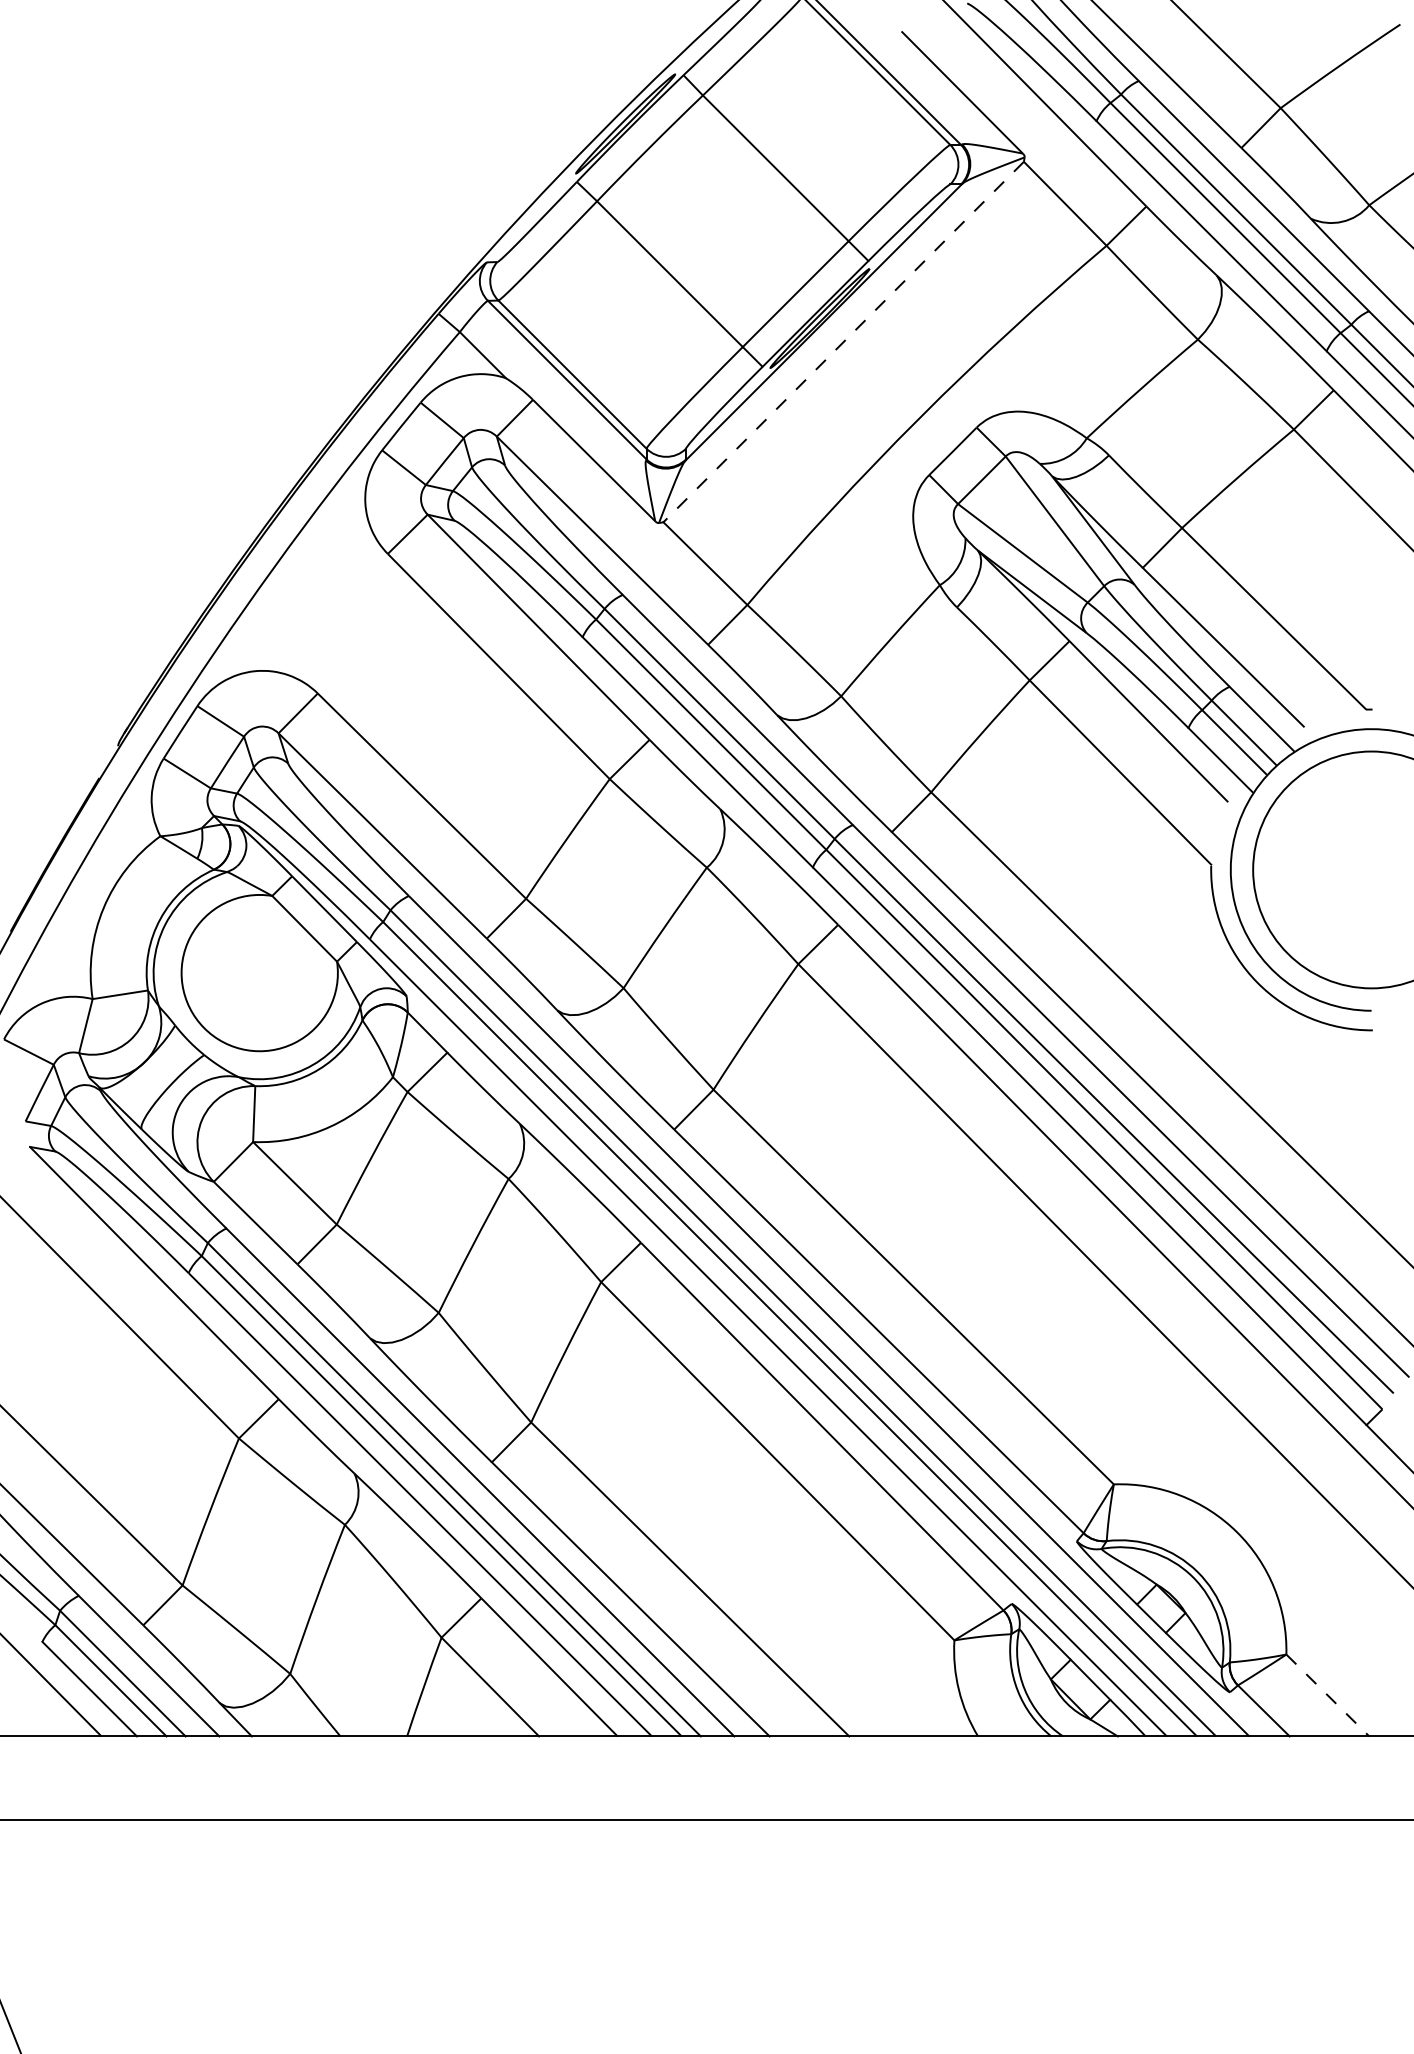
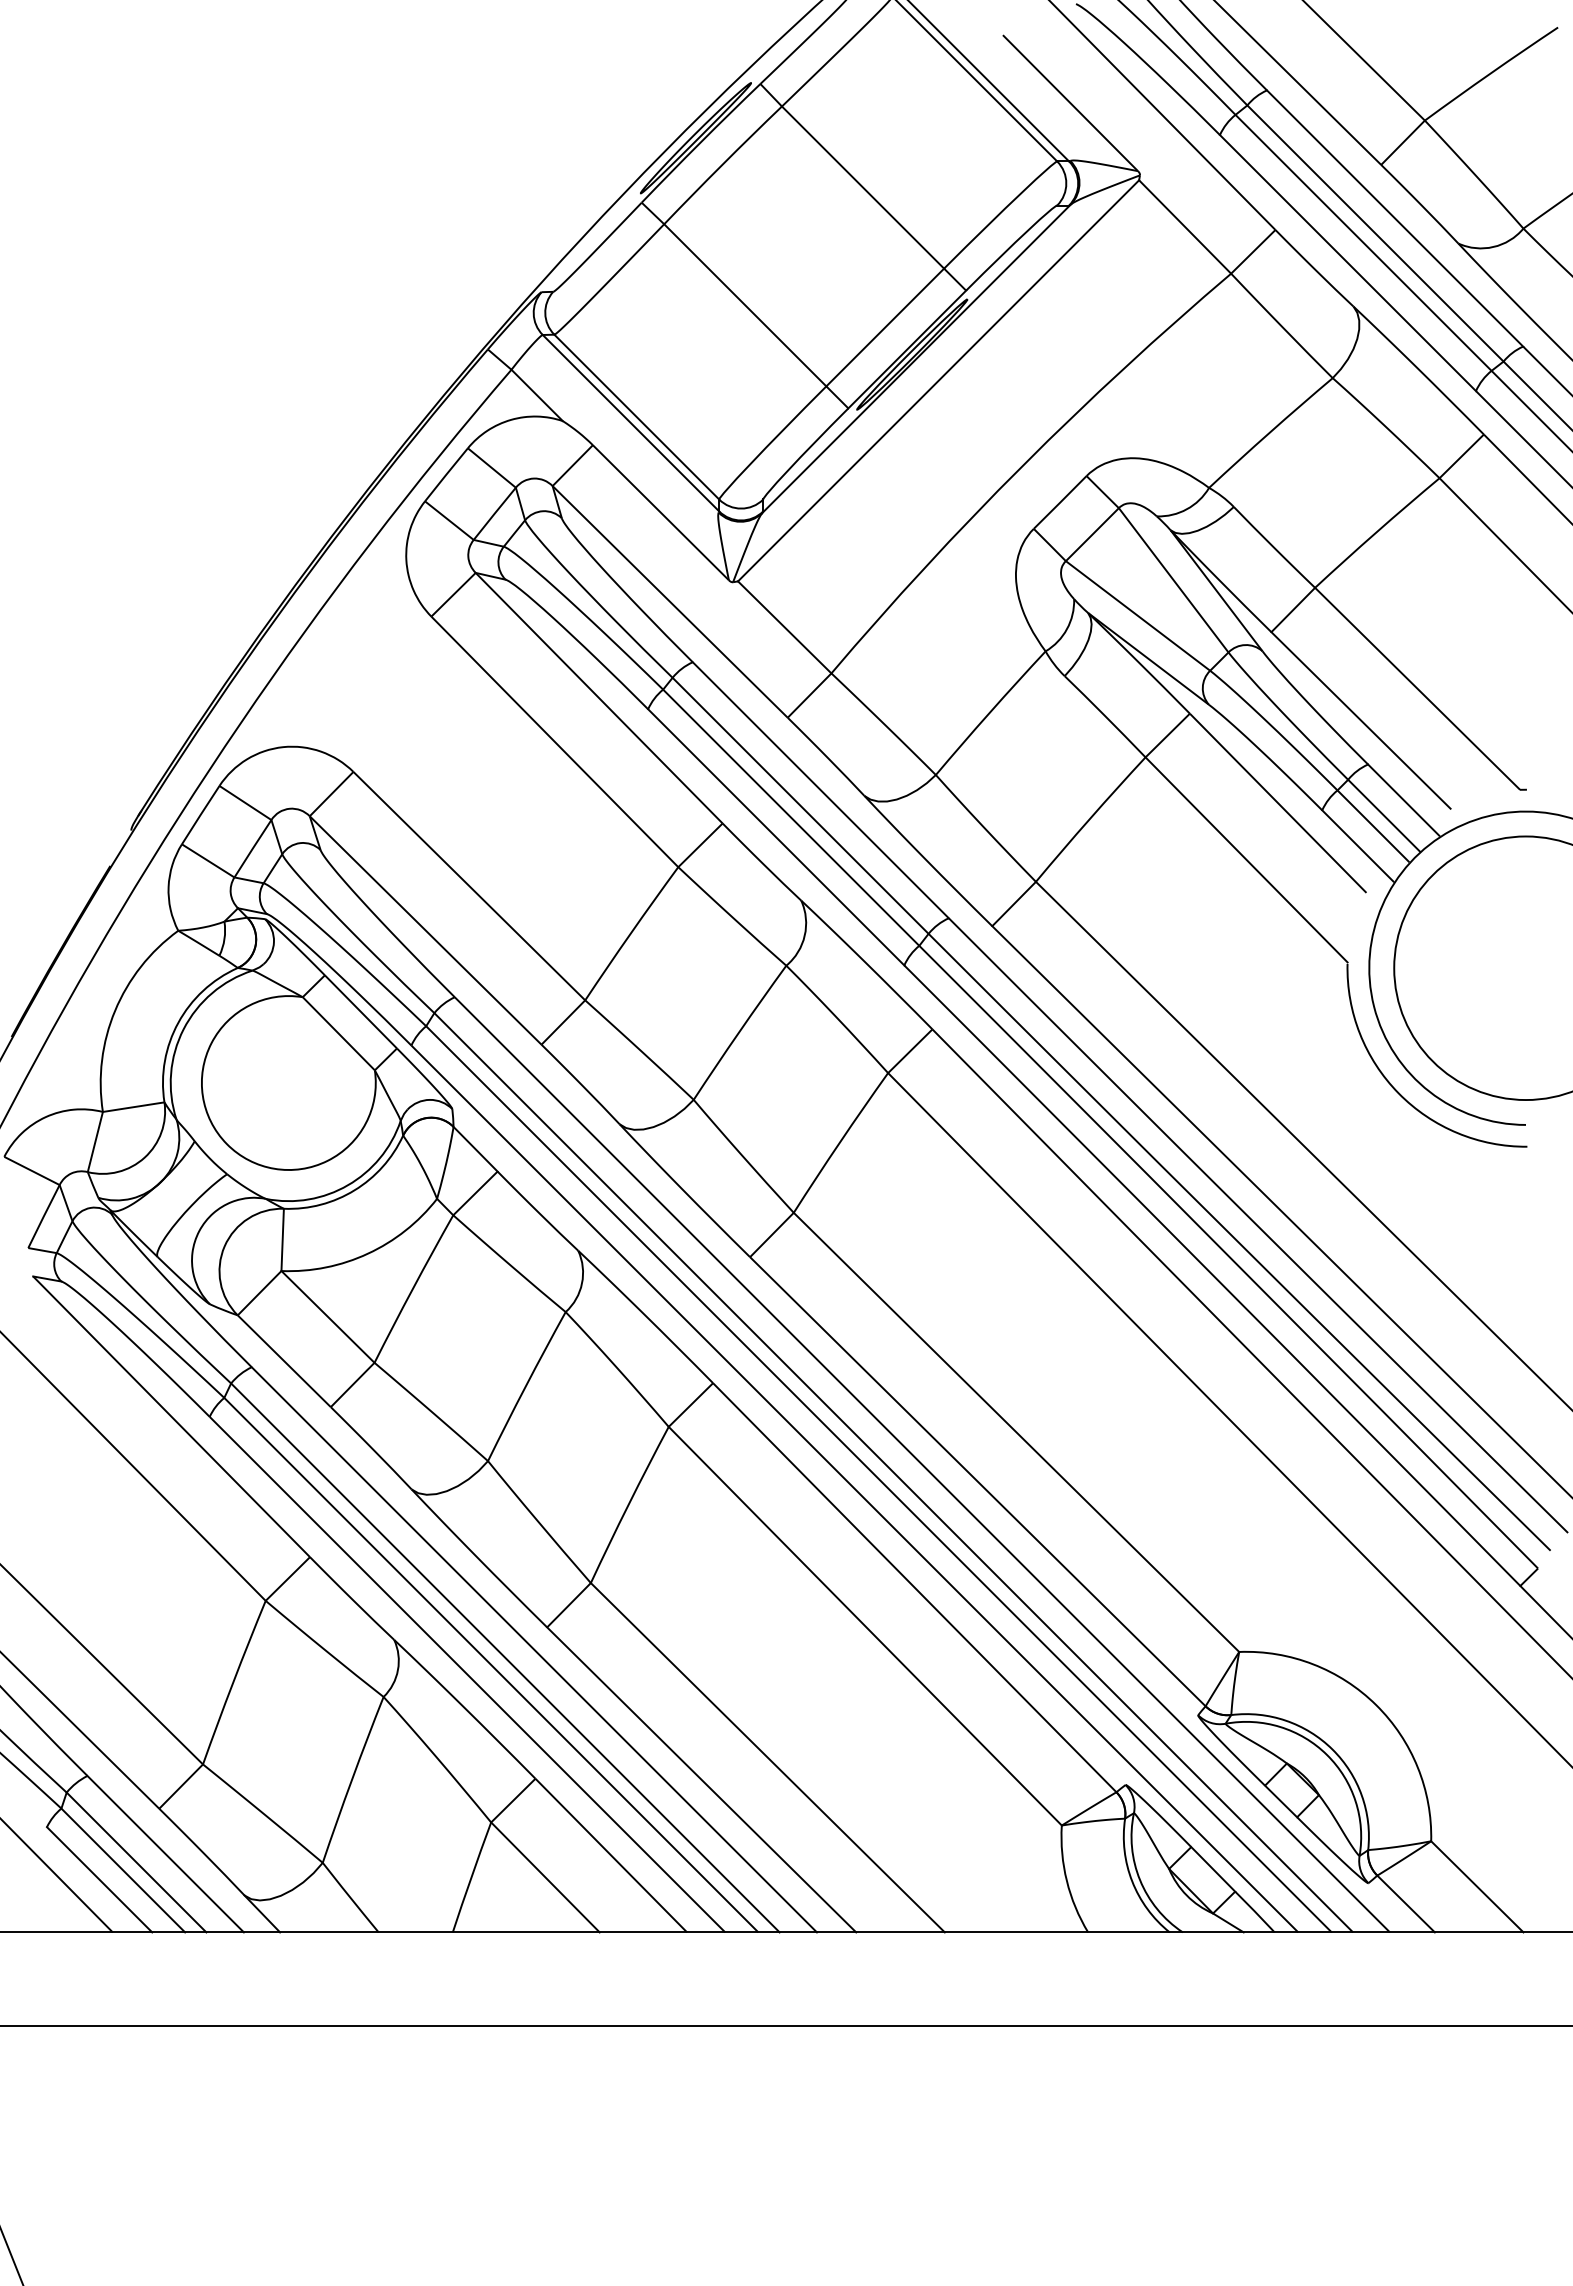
line: (843, 341) -> (938, 380), dashed -> solid
line: (1328, 1695) -> (1477, 1886), dashed -> solid

